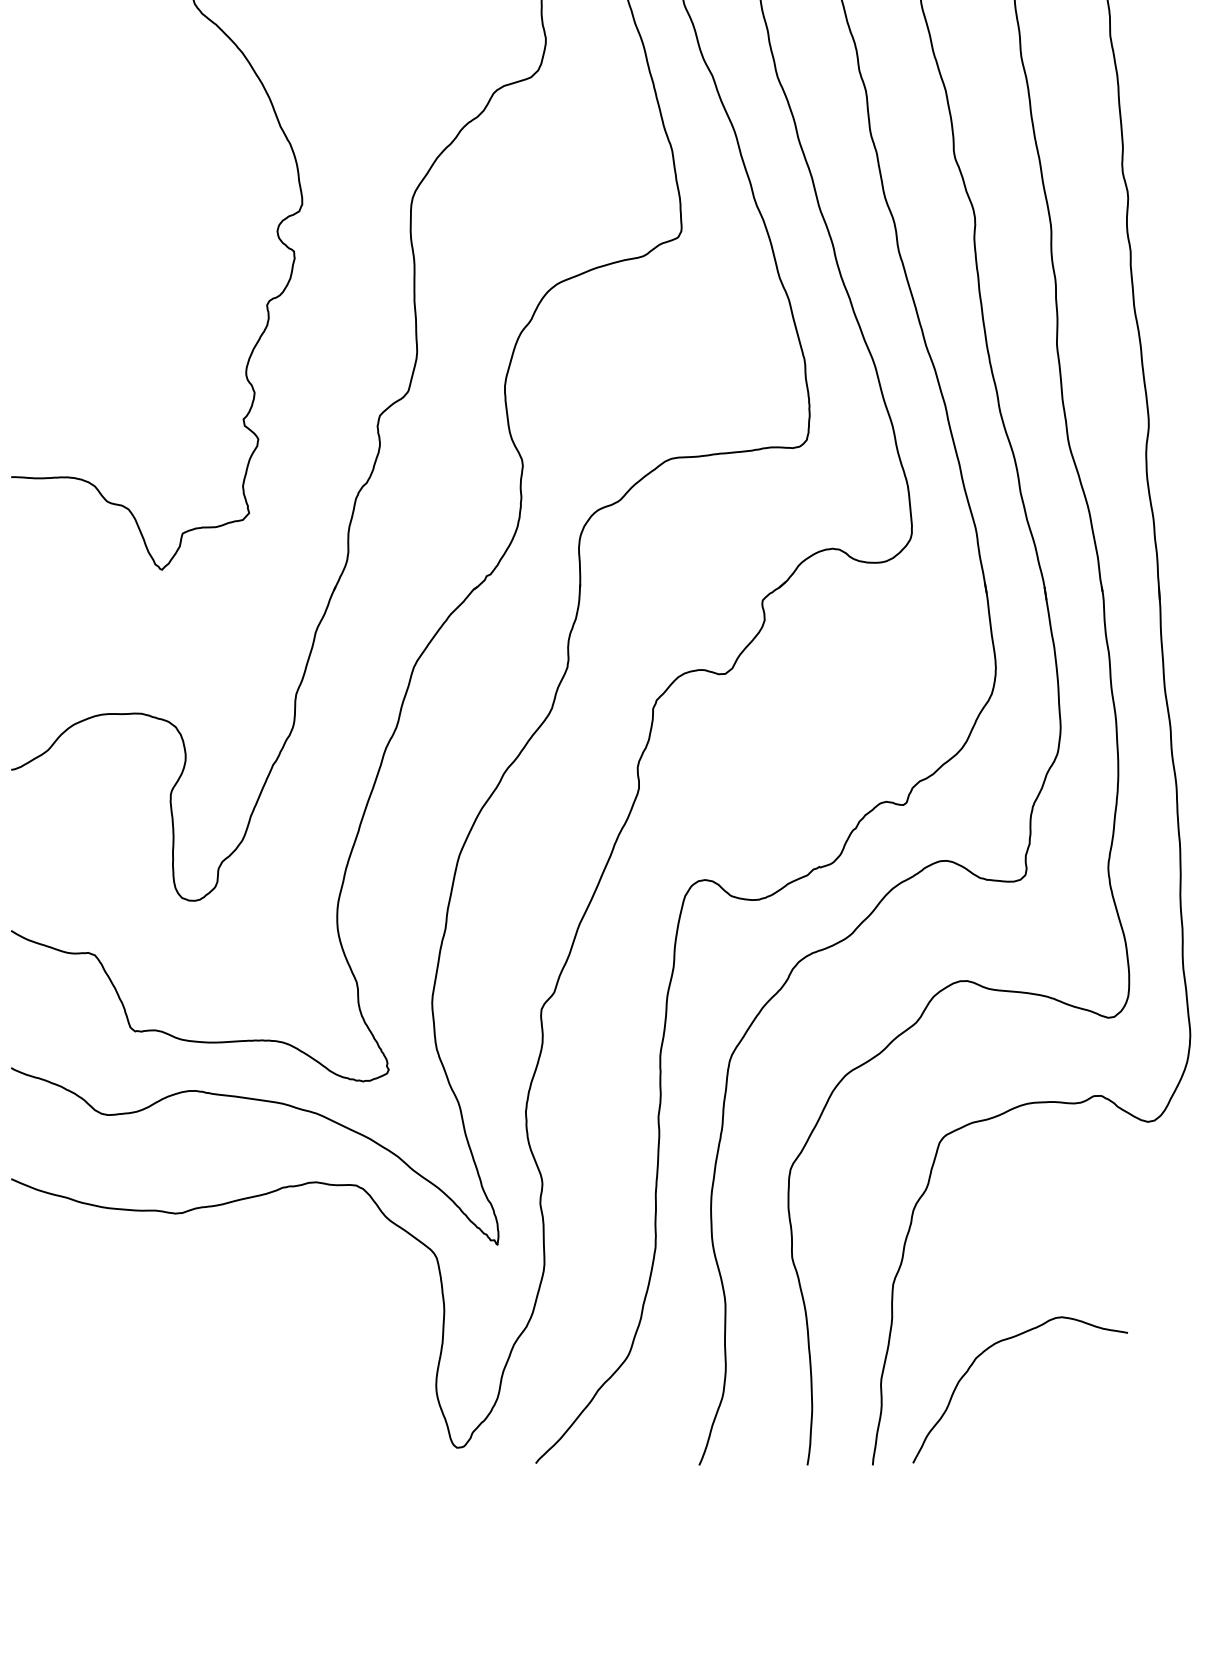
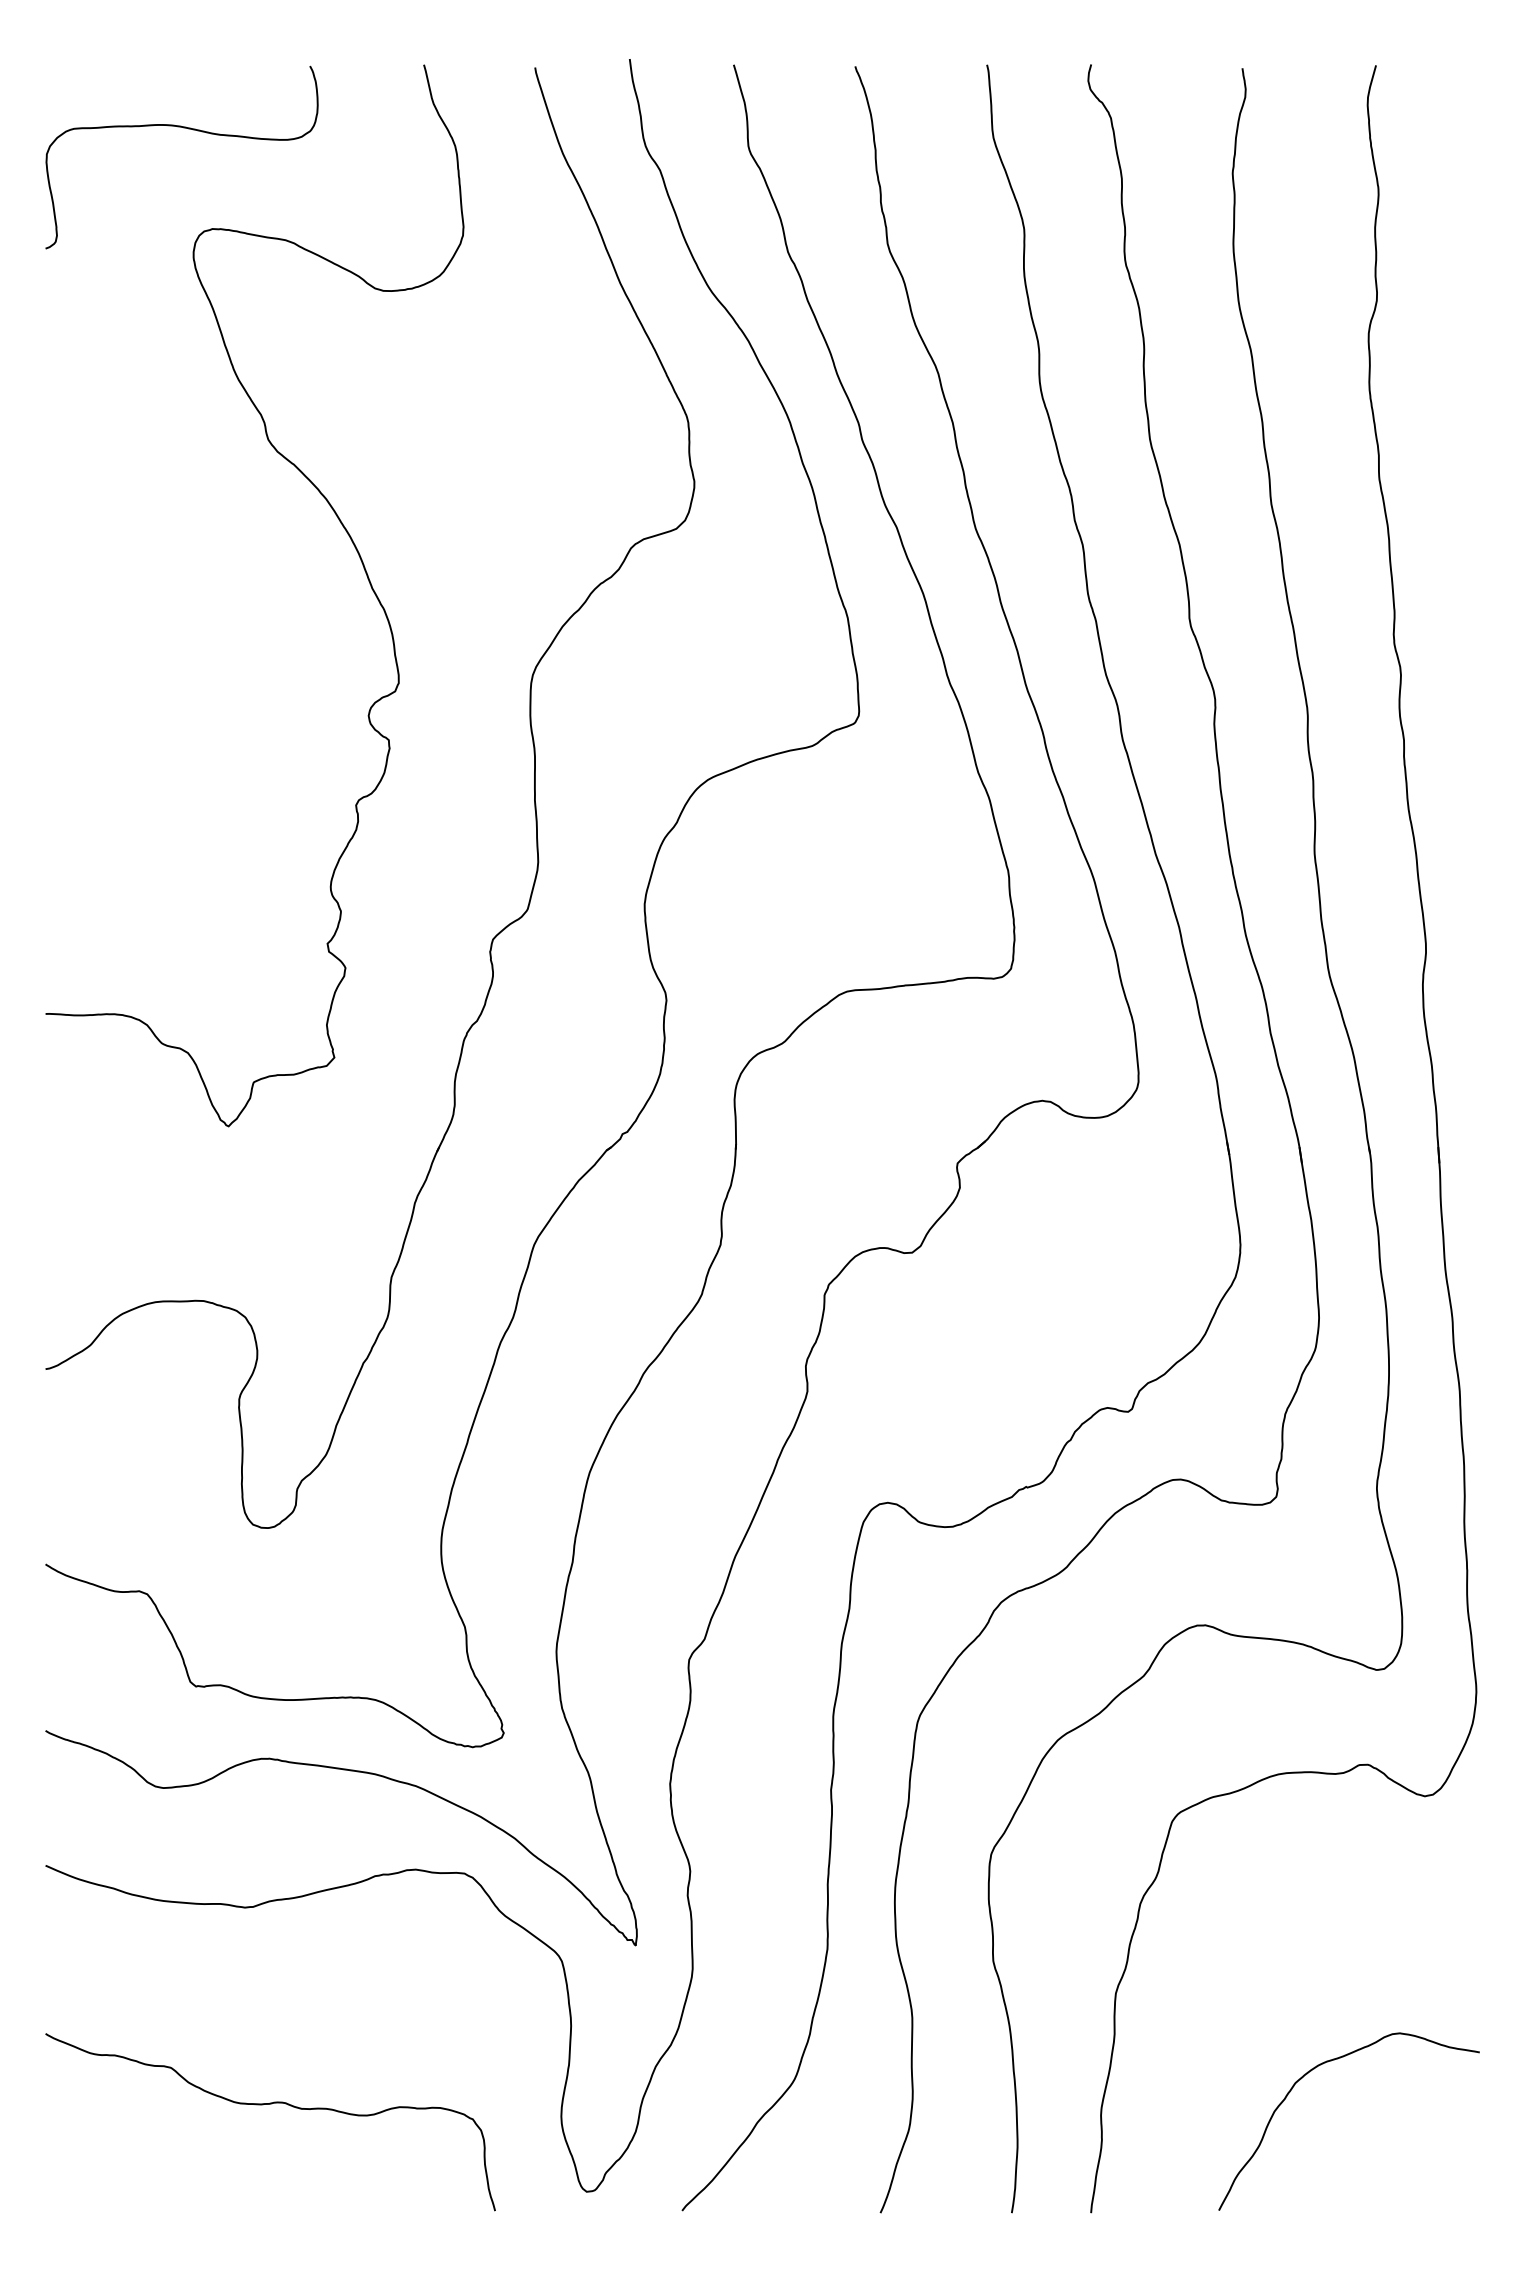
curve: (991, 1347) -> (1314, 2069), moved
curve: (196, 1375) -> (270, 2104), added

